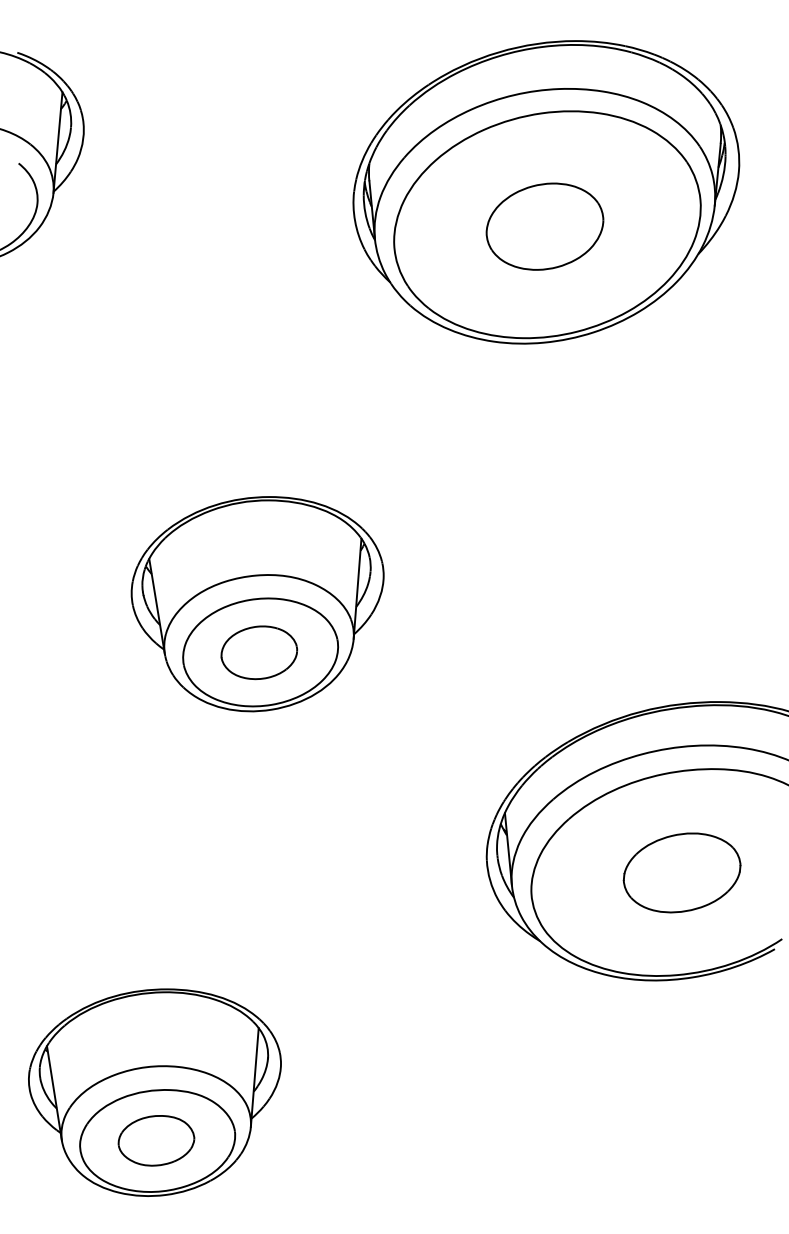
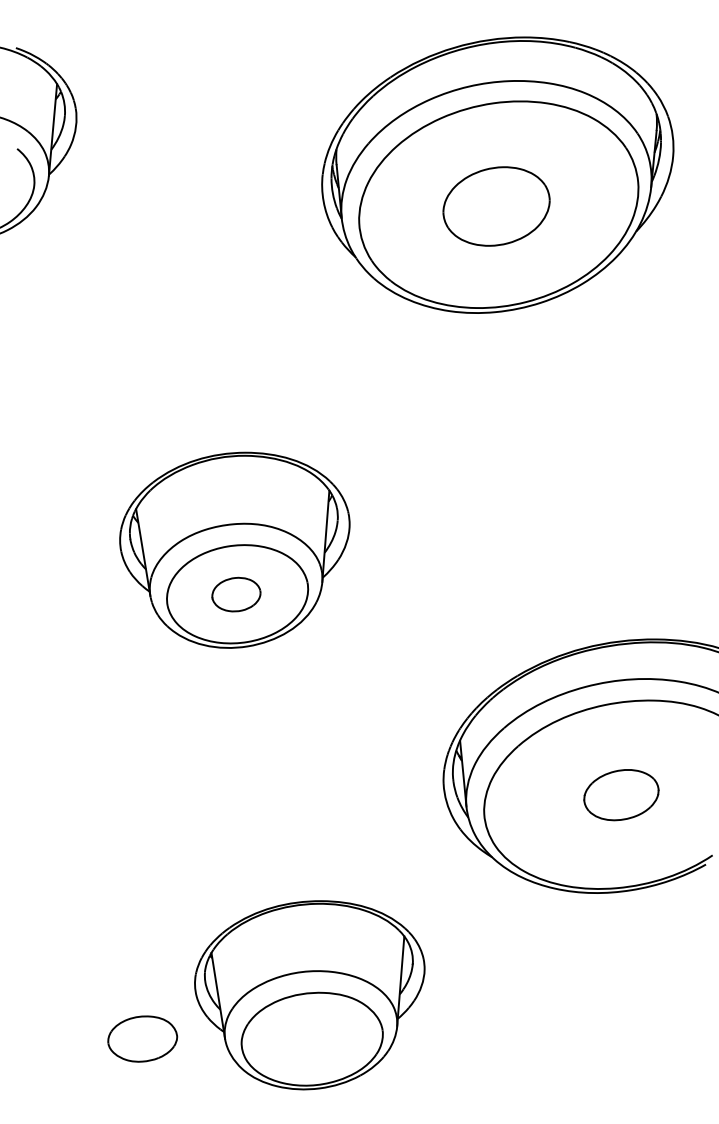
part: (259, 652) -> (236, 594), size x0.7
part: (681, 872) -> (620, 794), size x0.7
part: (154, 1092) -> (309, 995), moved

